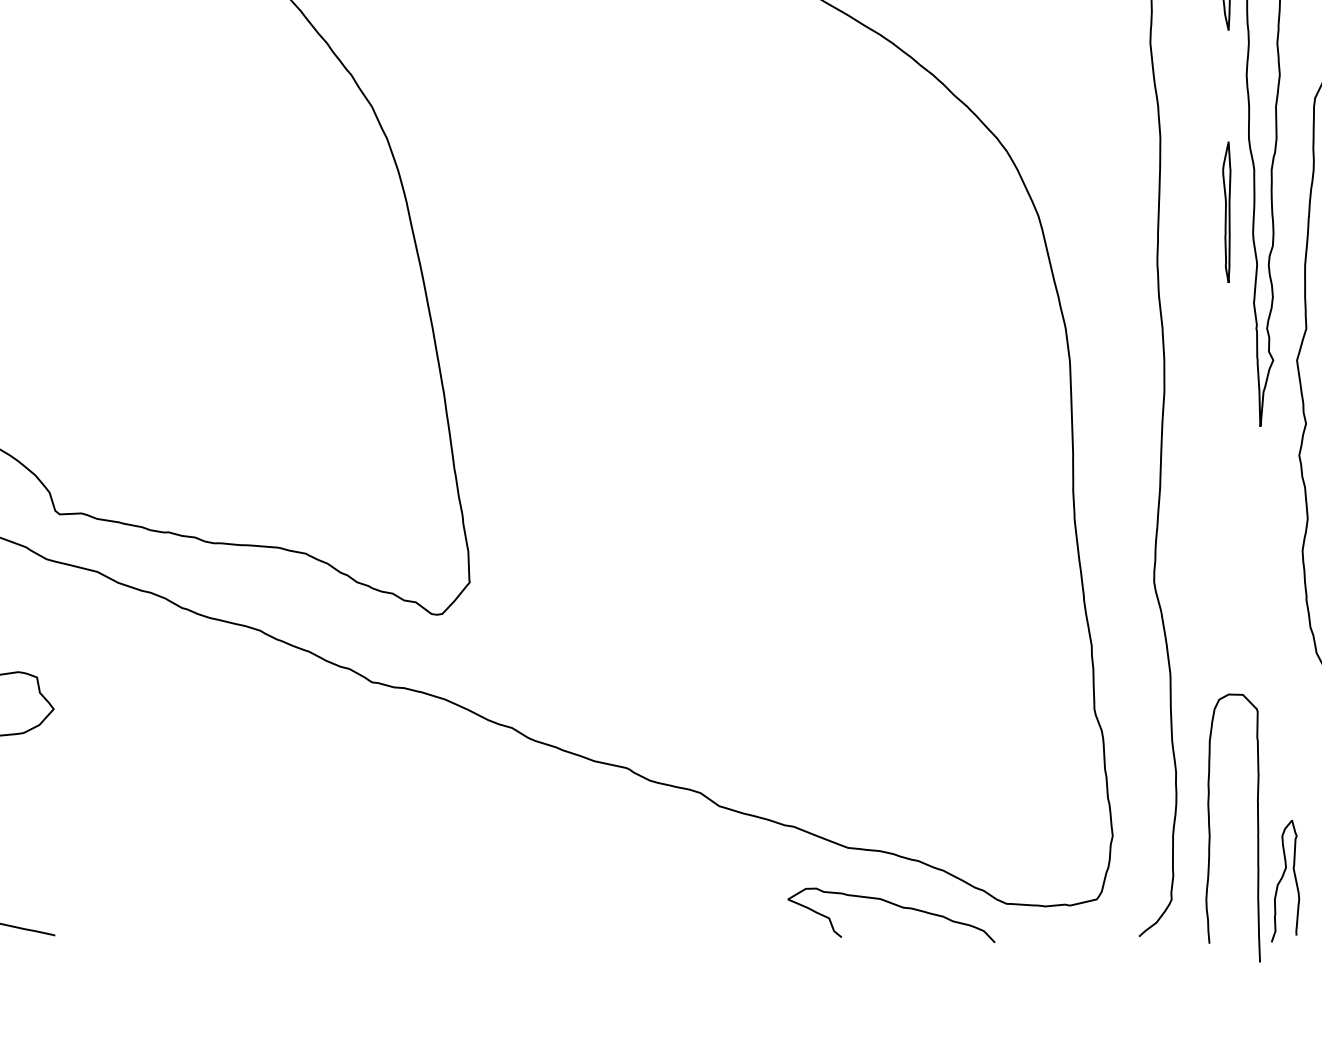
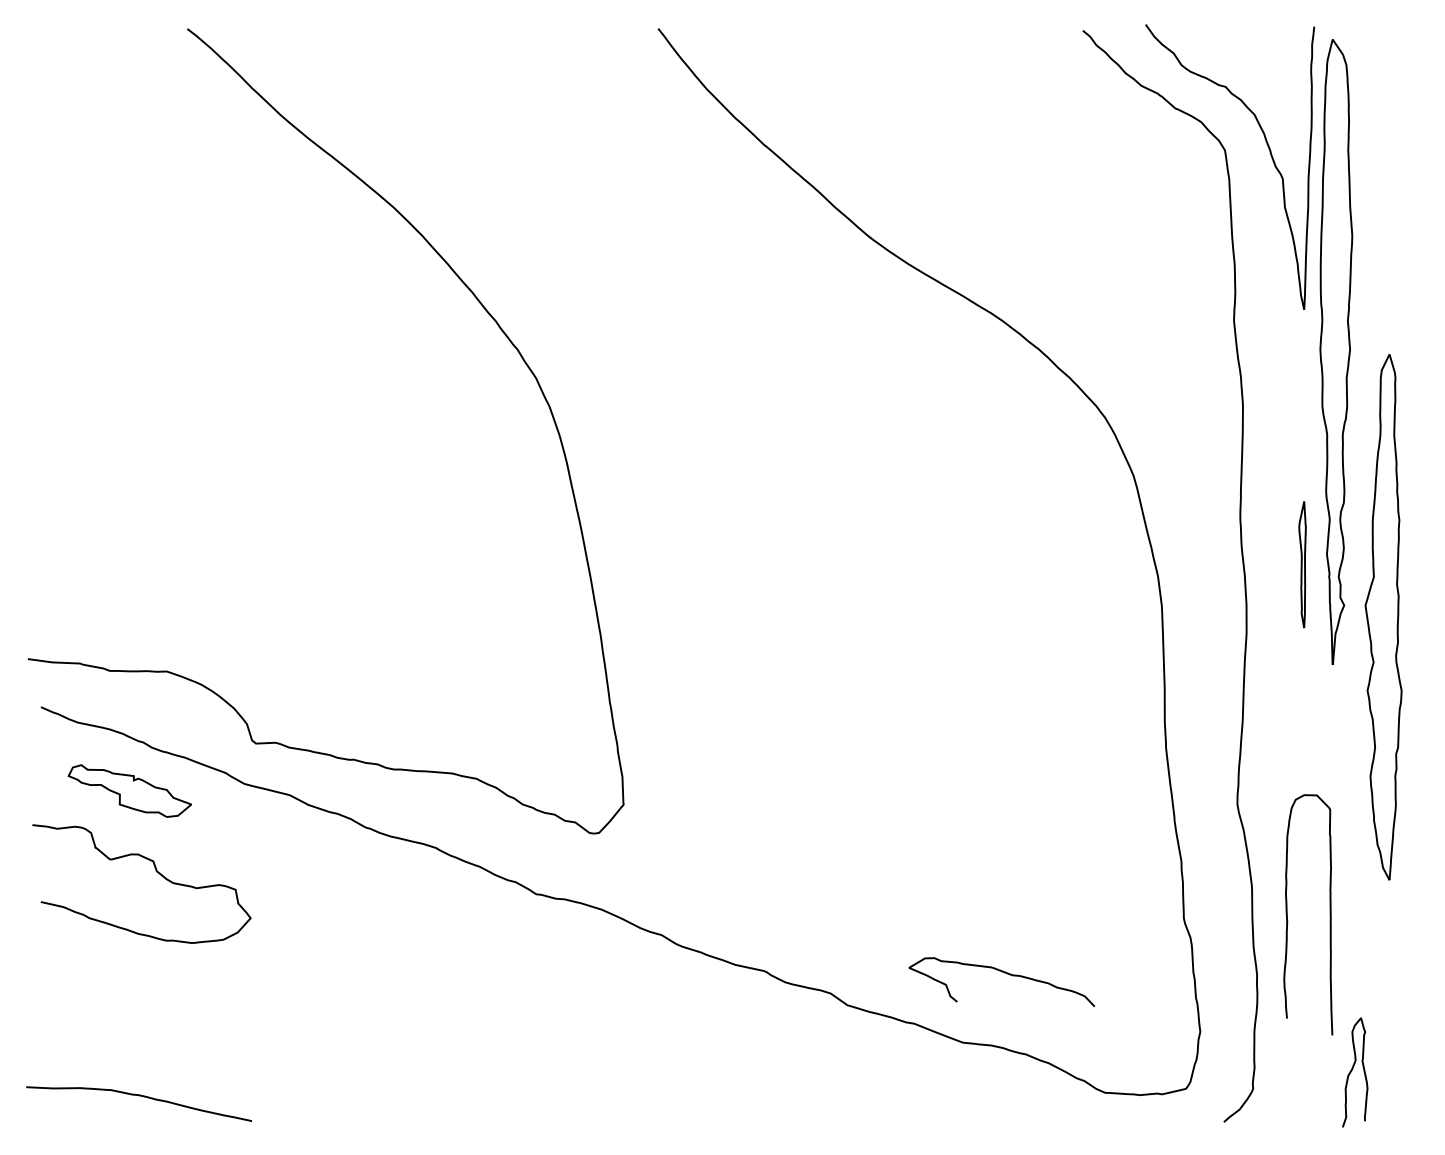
part: (1226, 212) -> (1302, 564), moved
curve: (1210, 827) -> (1287, 914), moved
curve: (894, 905) -> (1004, 973), moved

